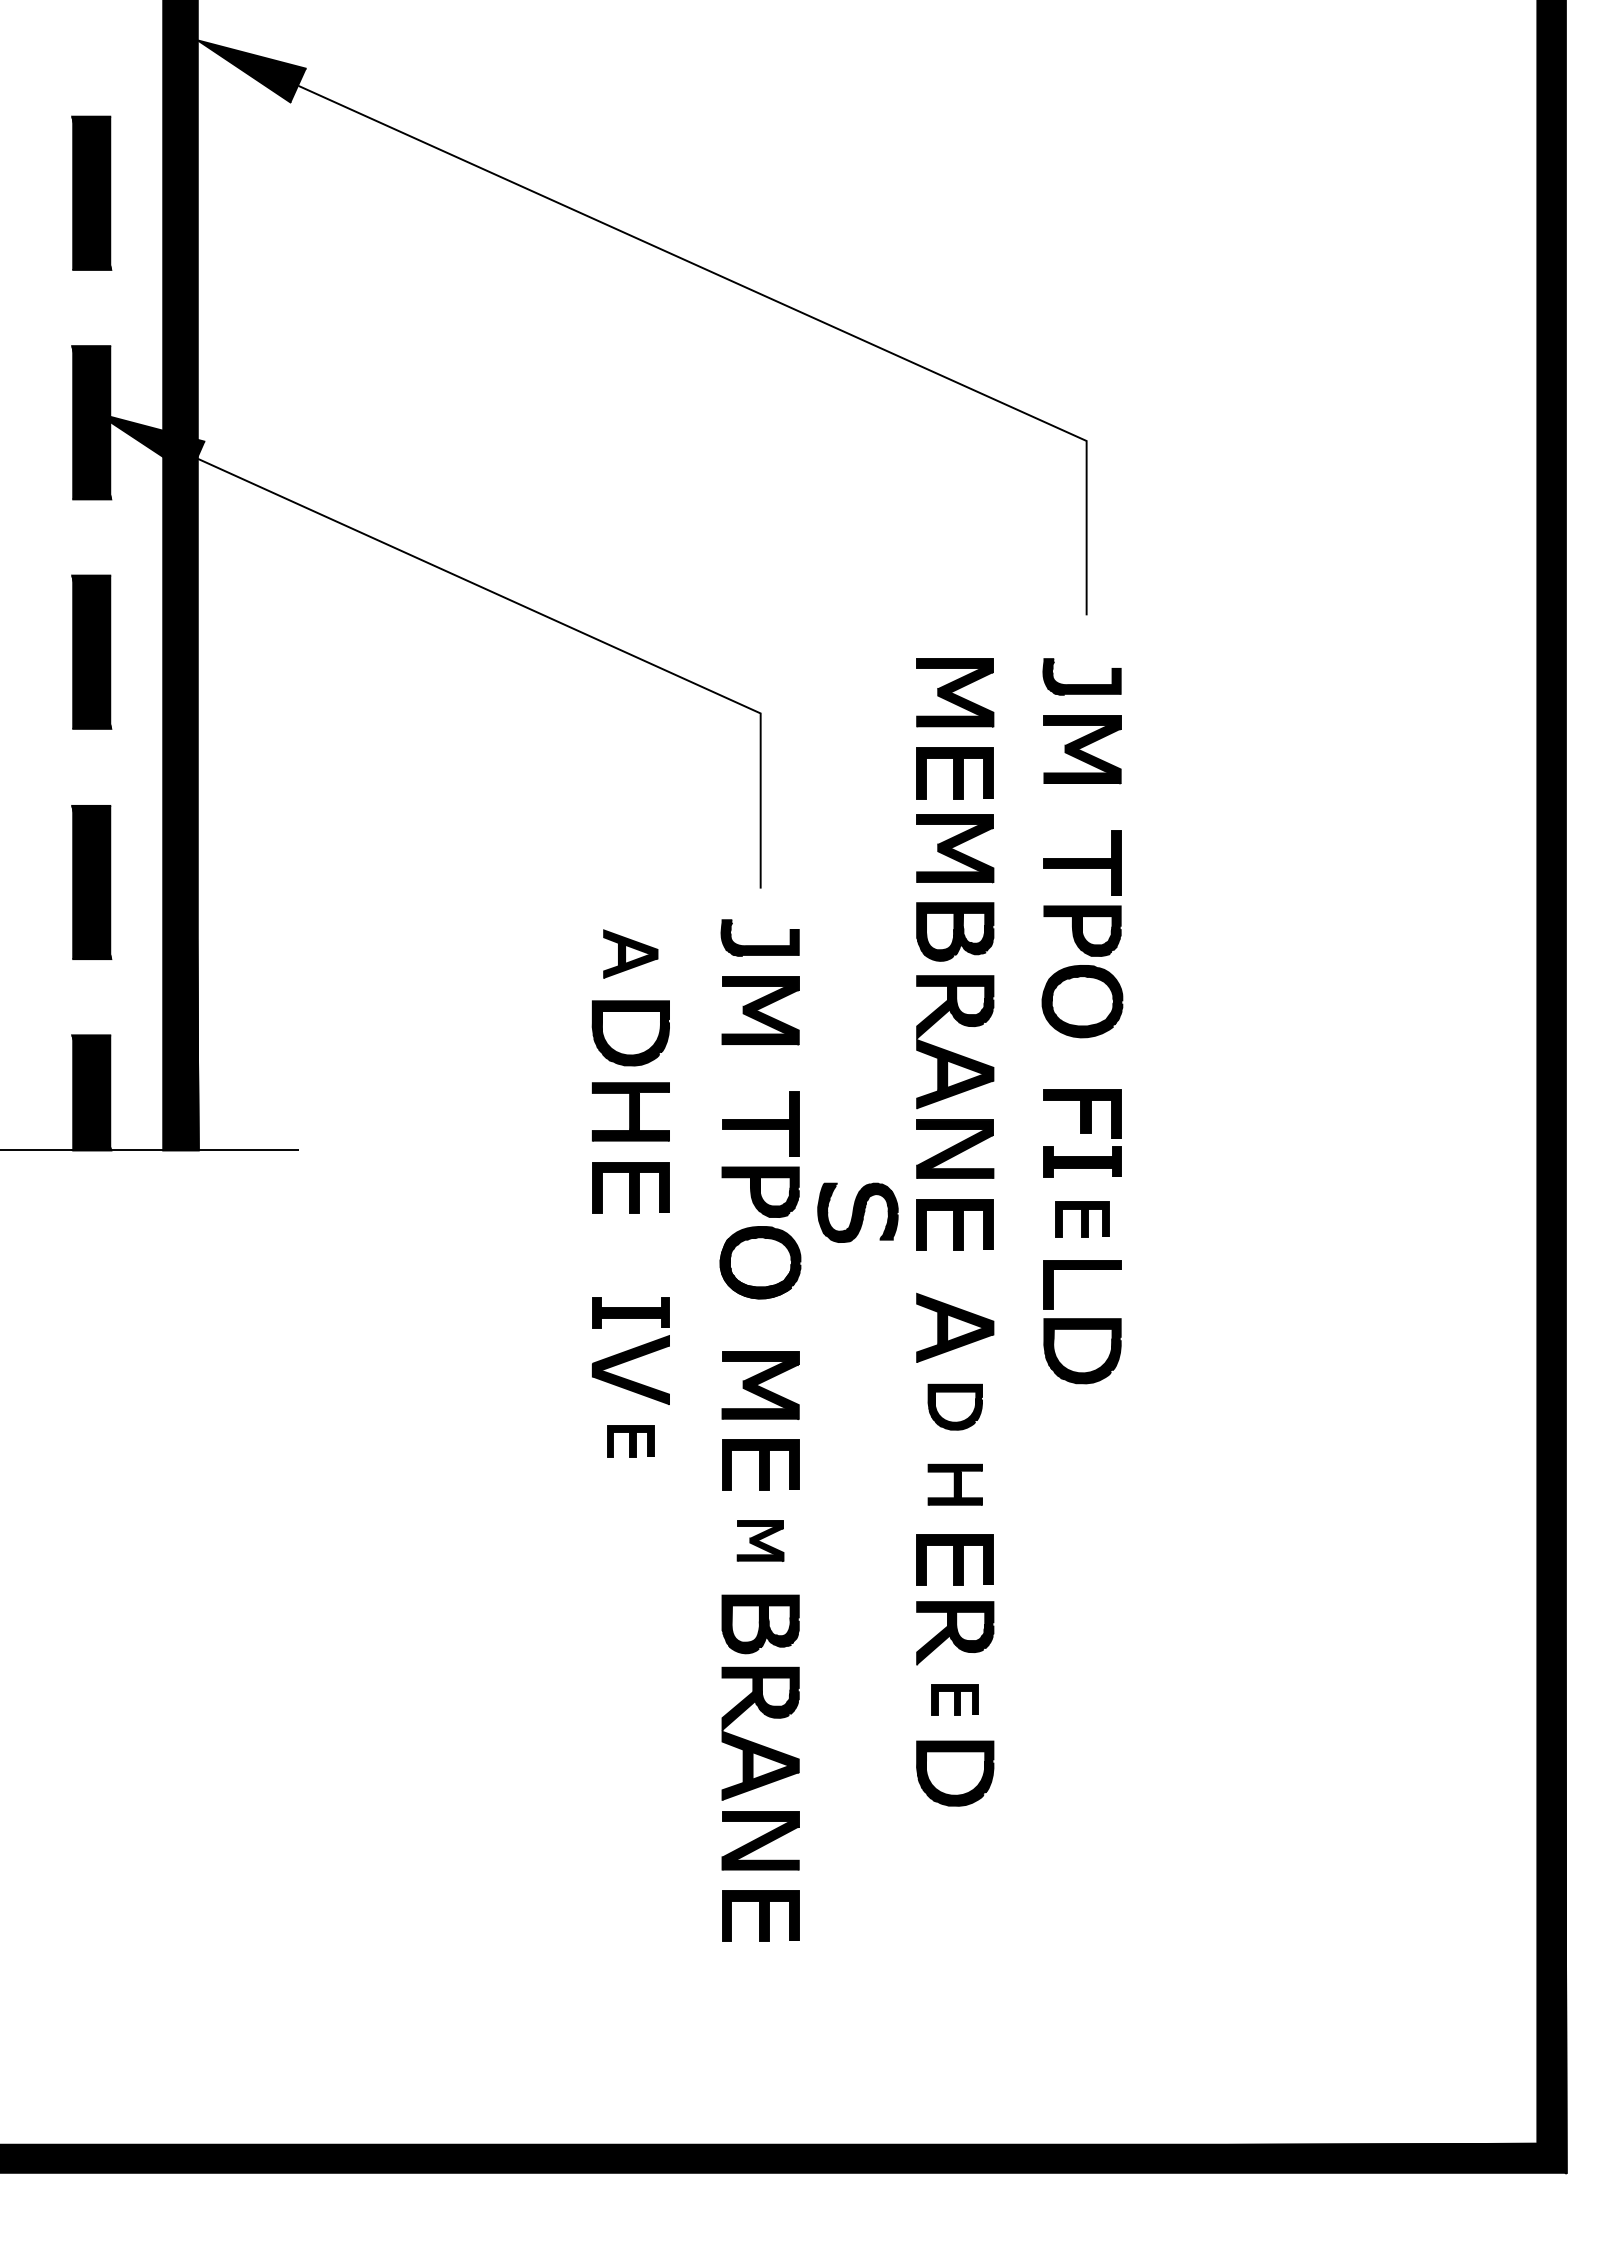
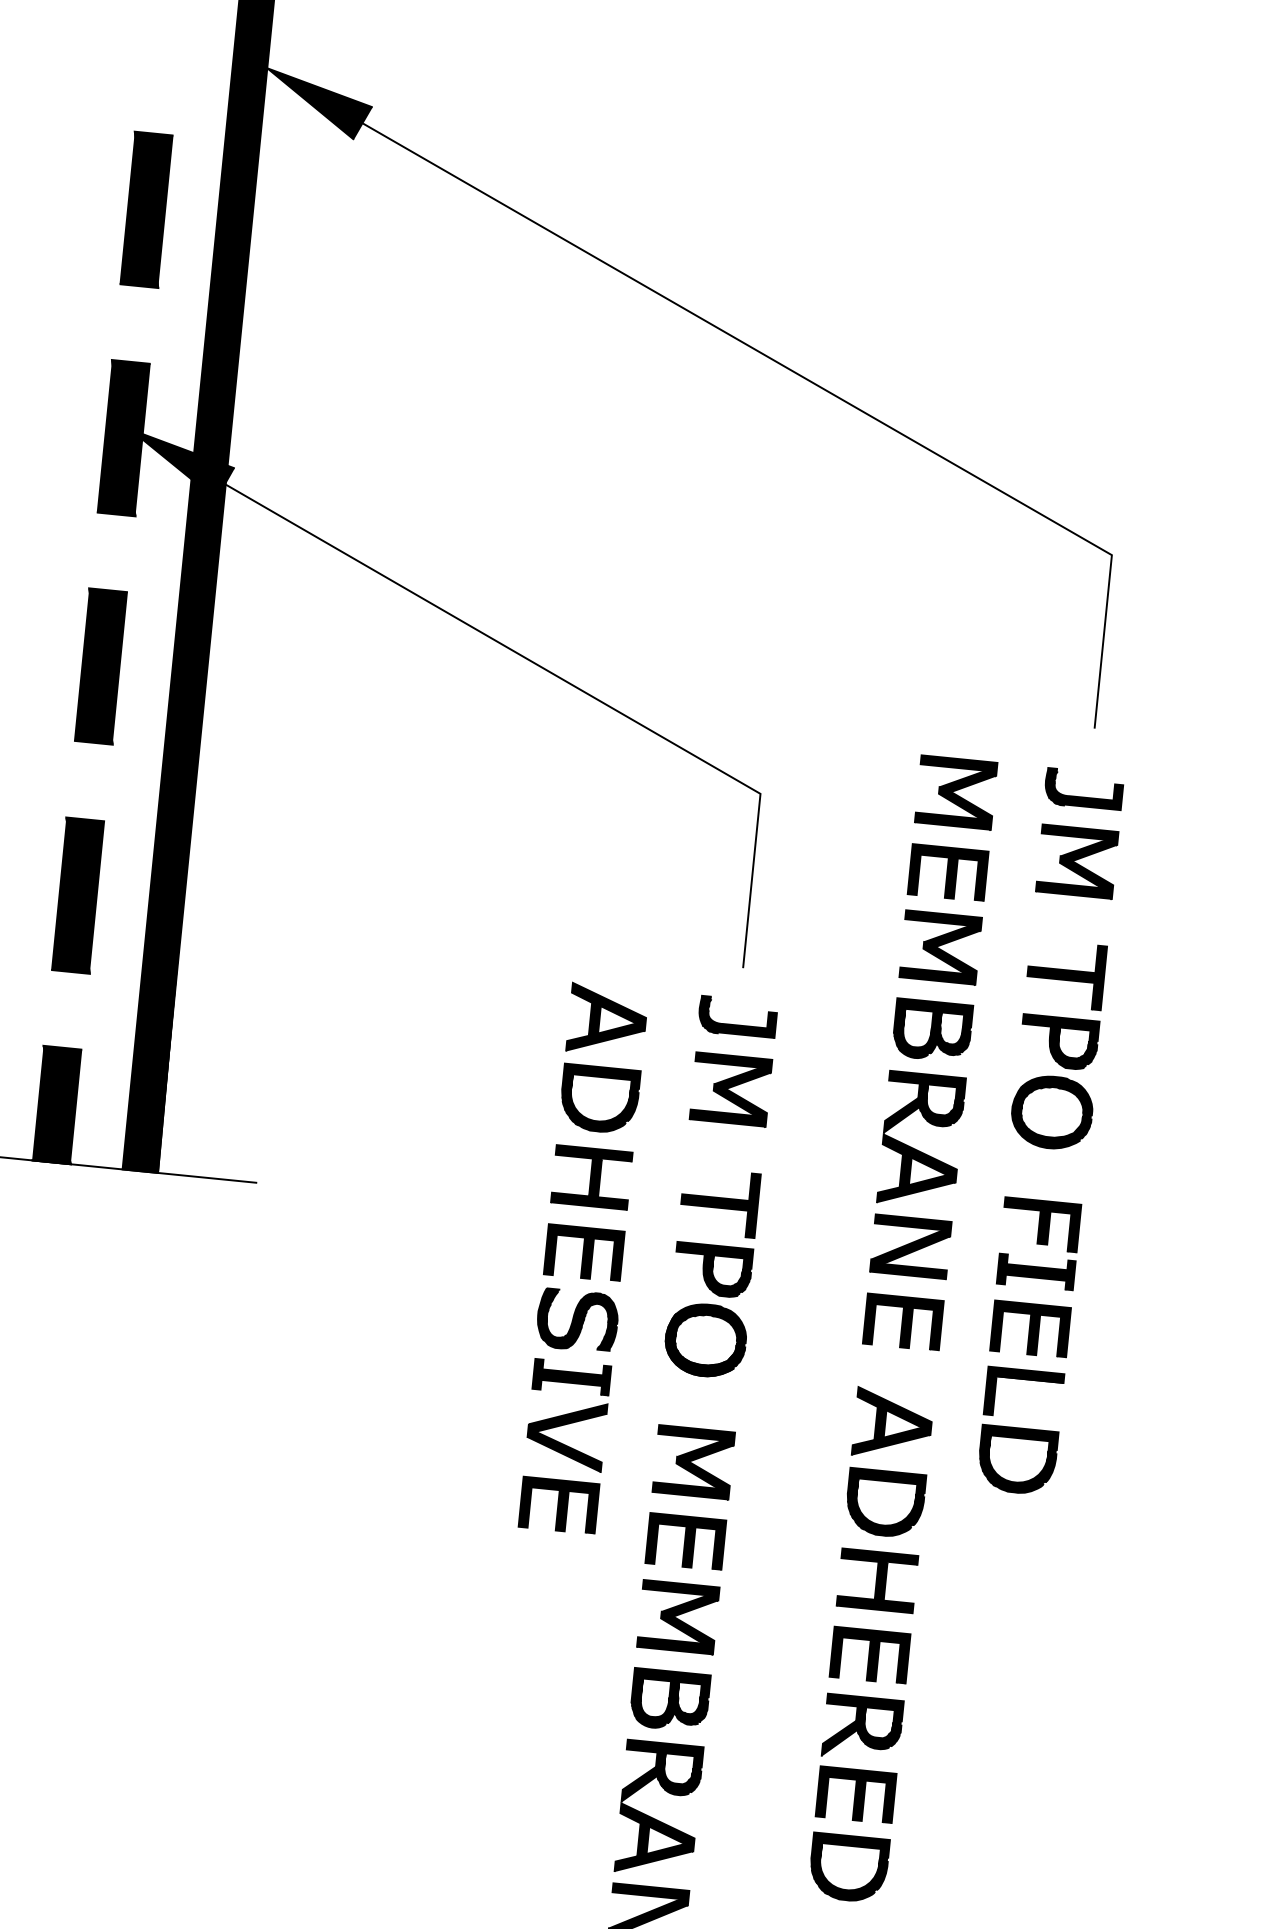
part: (630, 954) -> (607, 1020), size x1.43
part: (857, 1212) -> (577, 1320), moved
part: (1082, 1219) -> (1030, 1329), size x1.43
part: (955, 1407) -> (885, 1503), size x1.43
part: (630, 1441) -> (558, 1505), size x1.67
part: (955, 1484) -> (877, 1580), size x1.43
part: (760, 1540) -> (678, 1616), size x1.67
part: (954, 1699) -> (855, 1794), size x1.67

